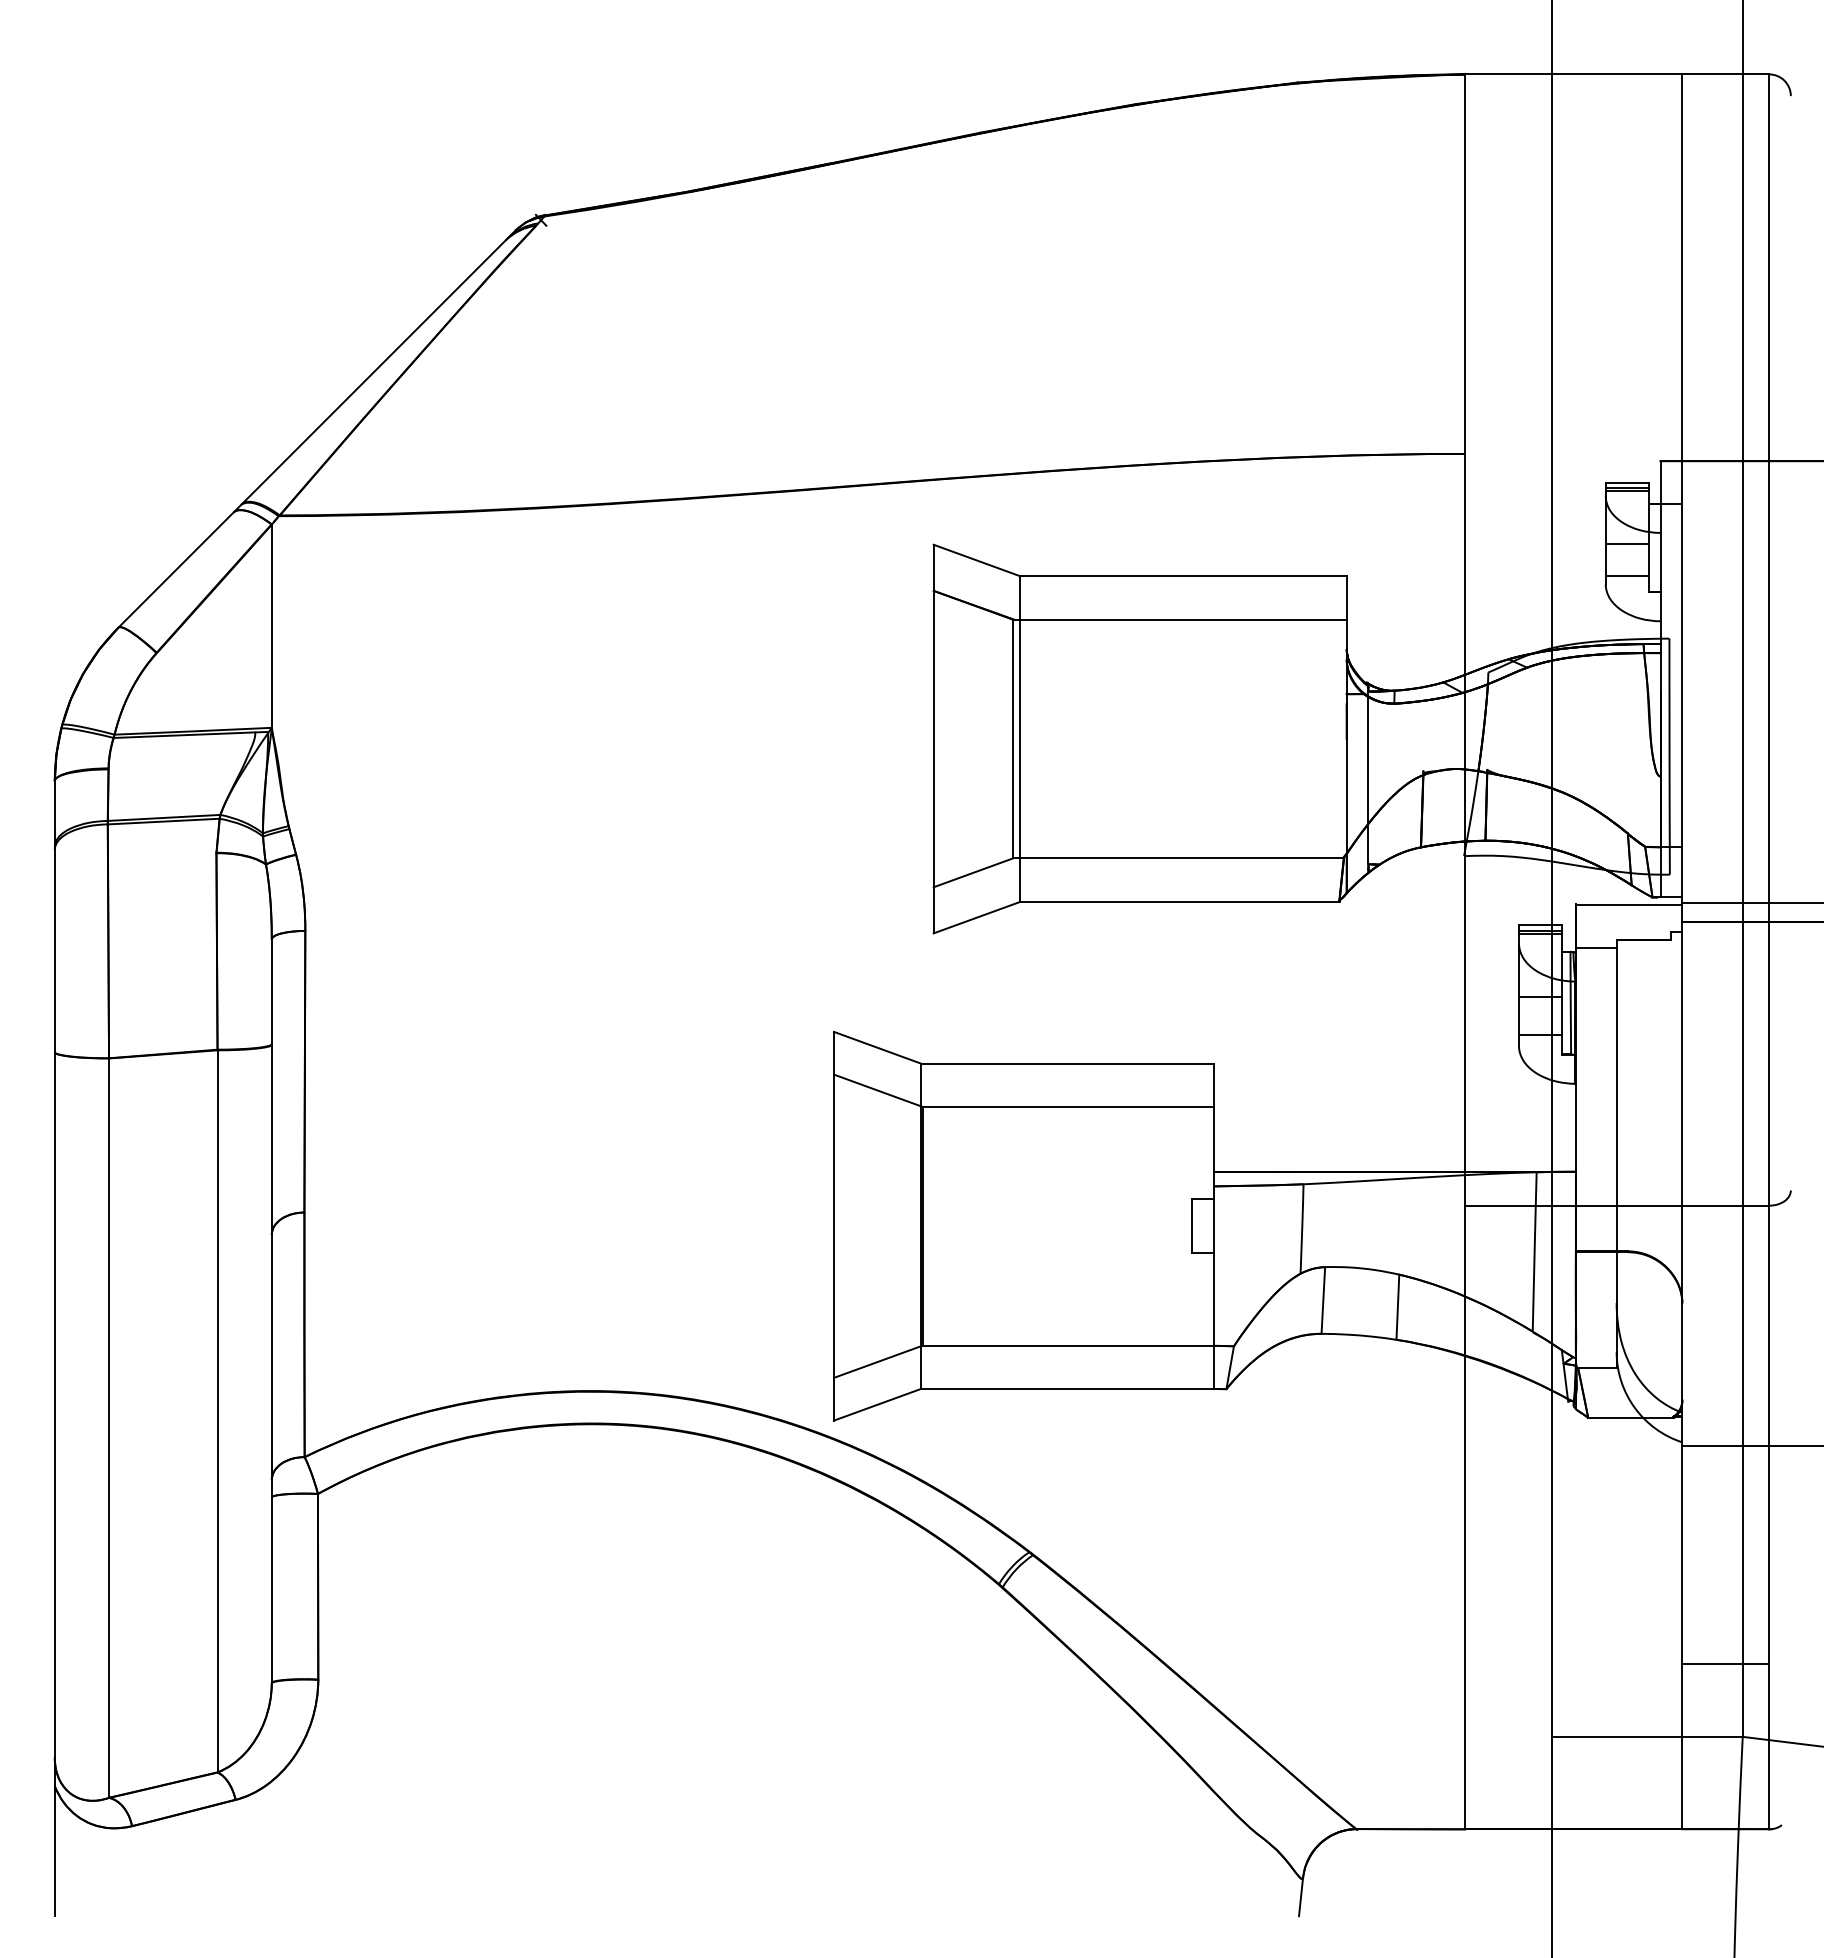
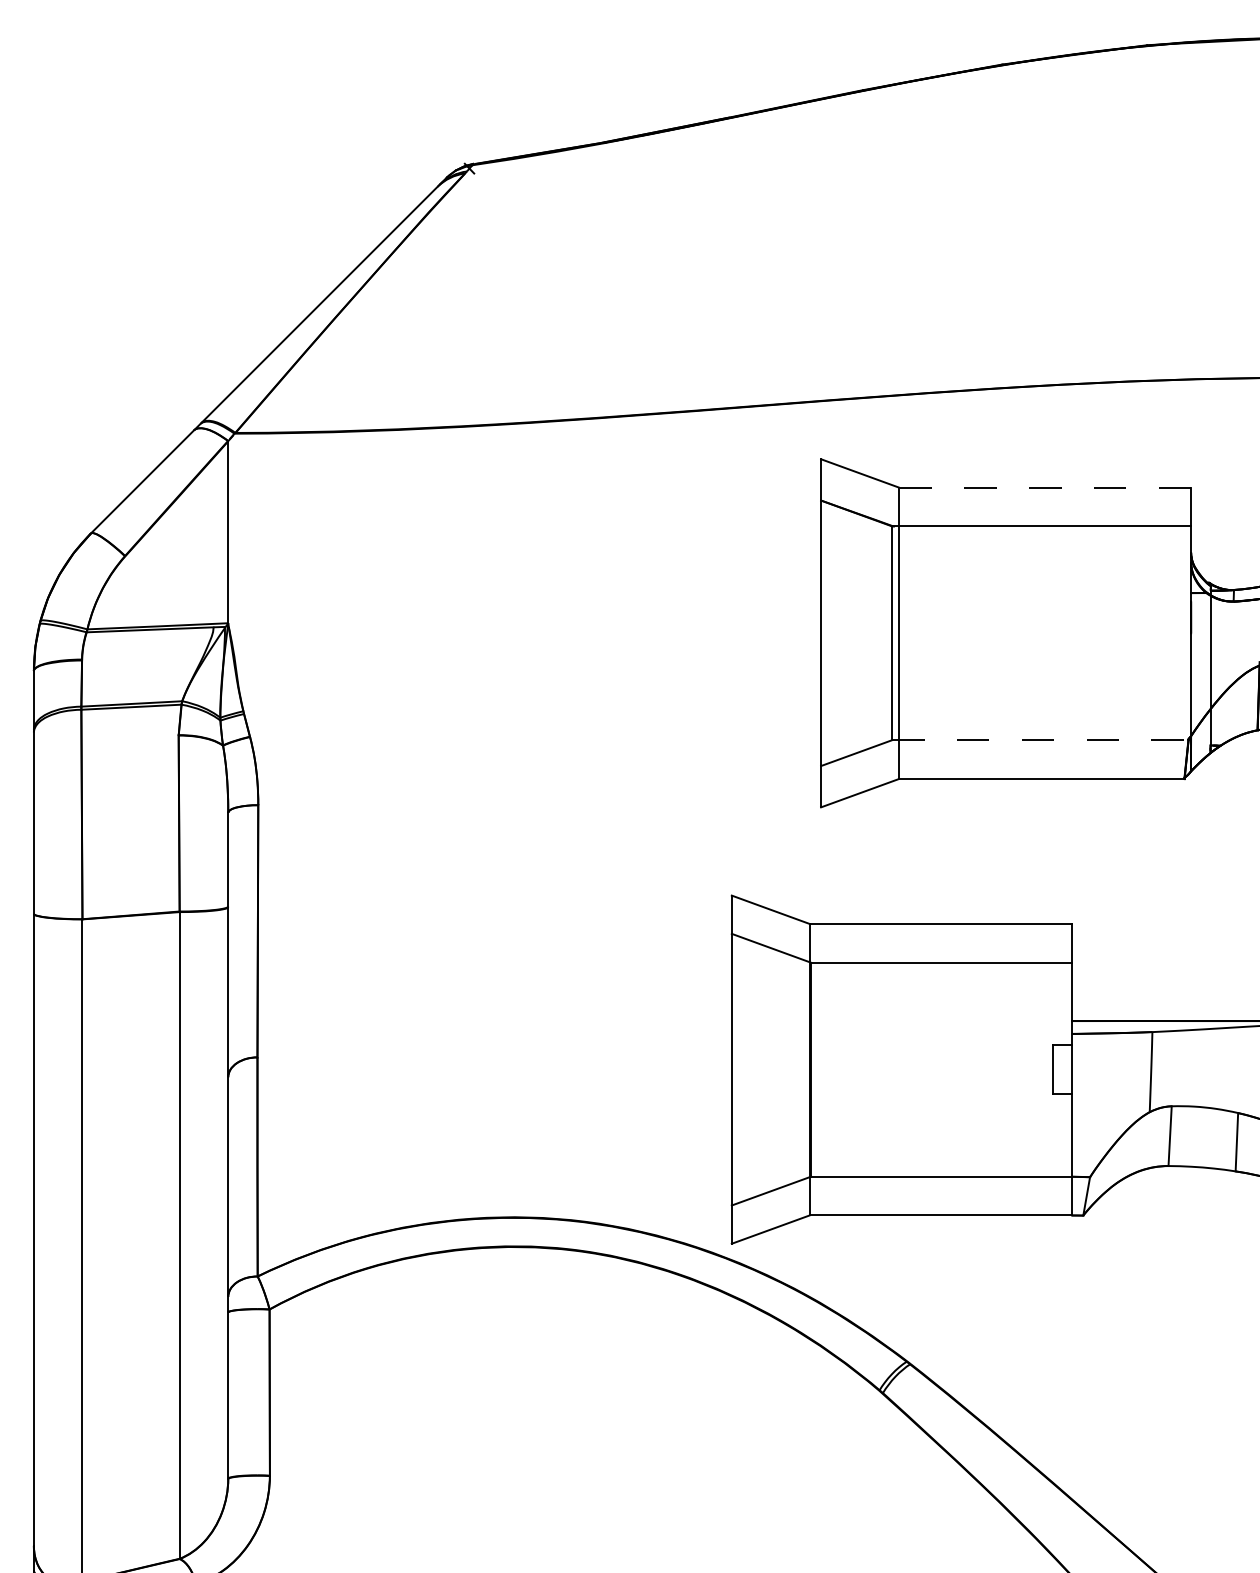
line: (1183, 576) -> (1044, 487), solid -> dashed
line: (1178, 858) -> (1040, 740), solid -> dashed

